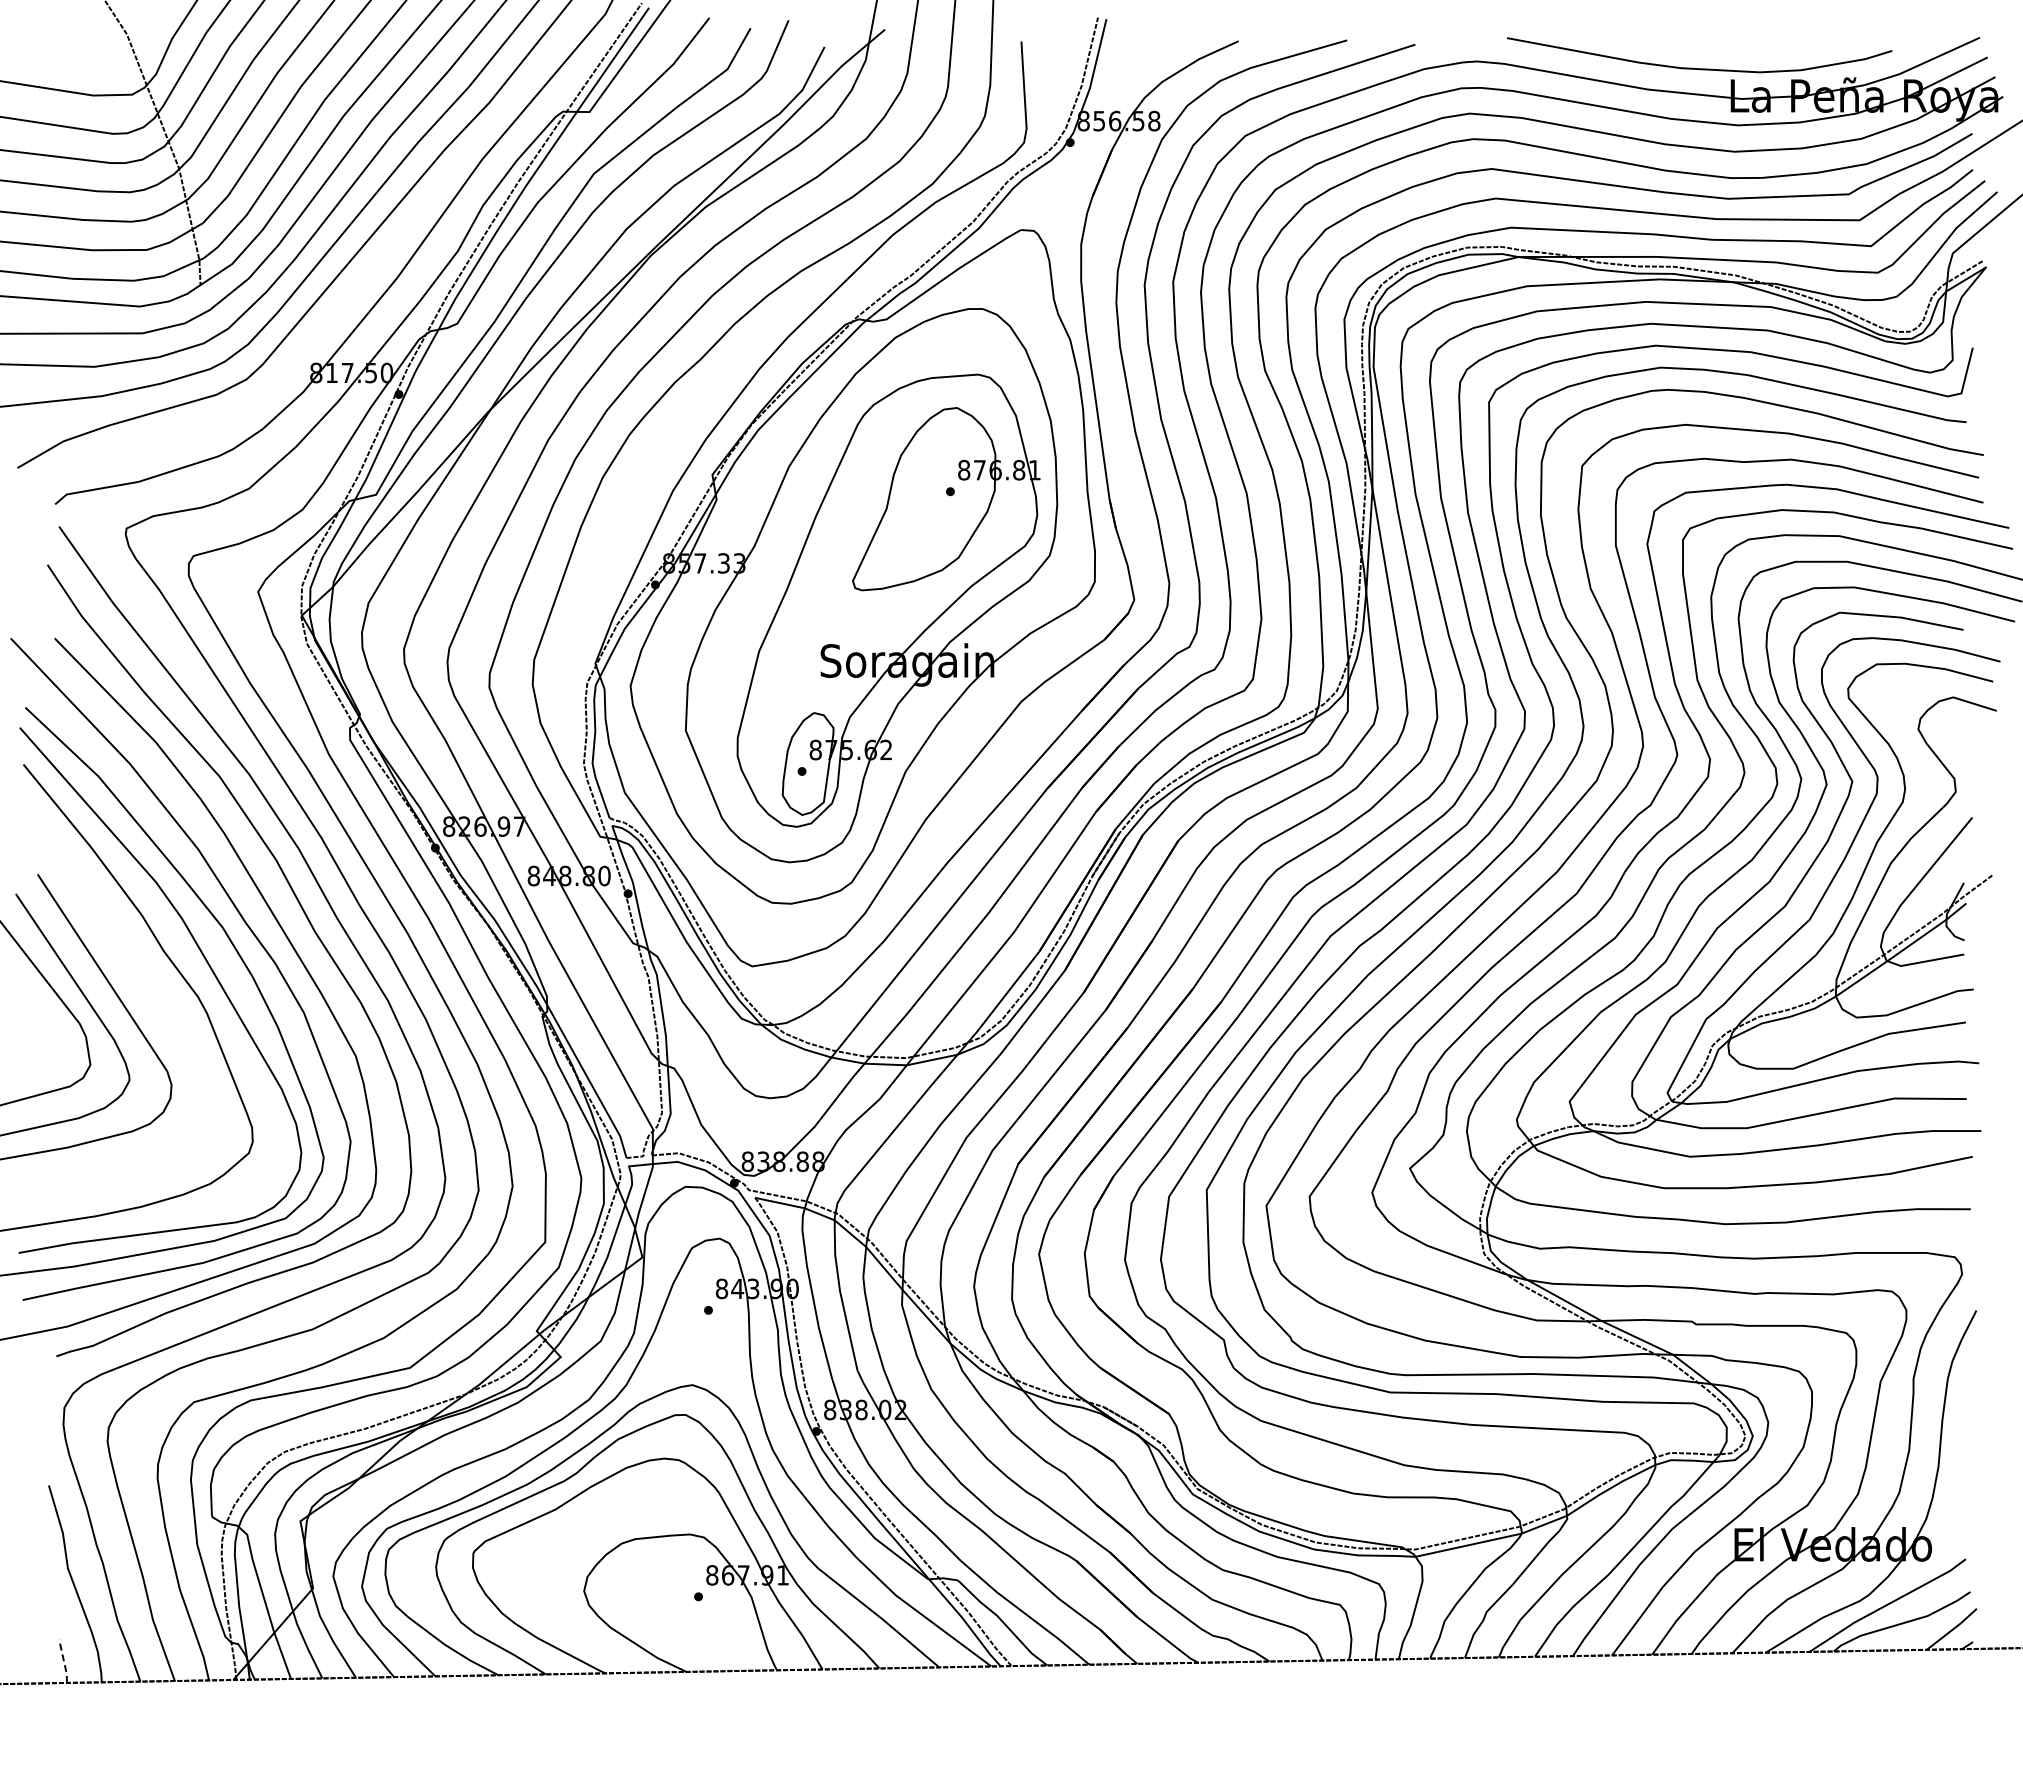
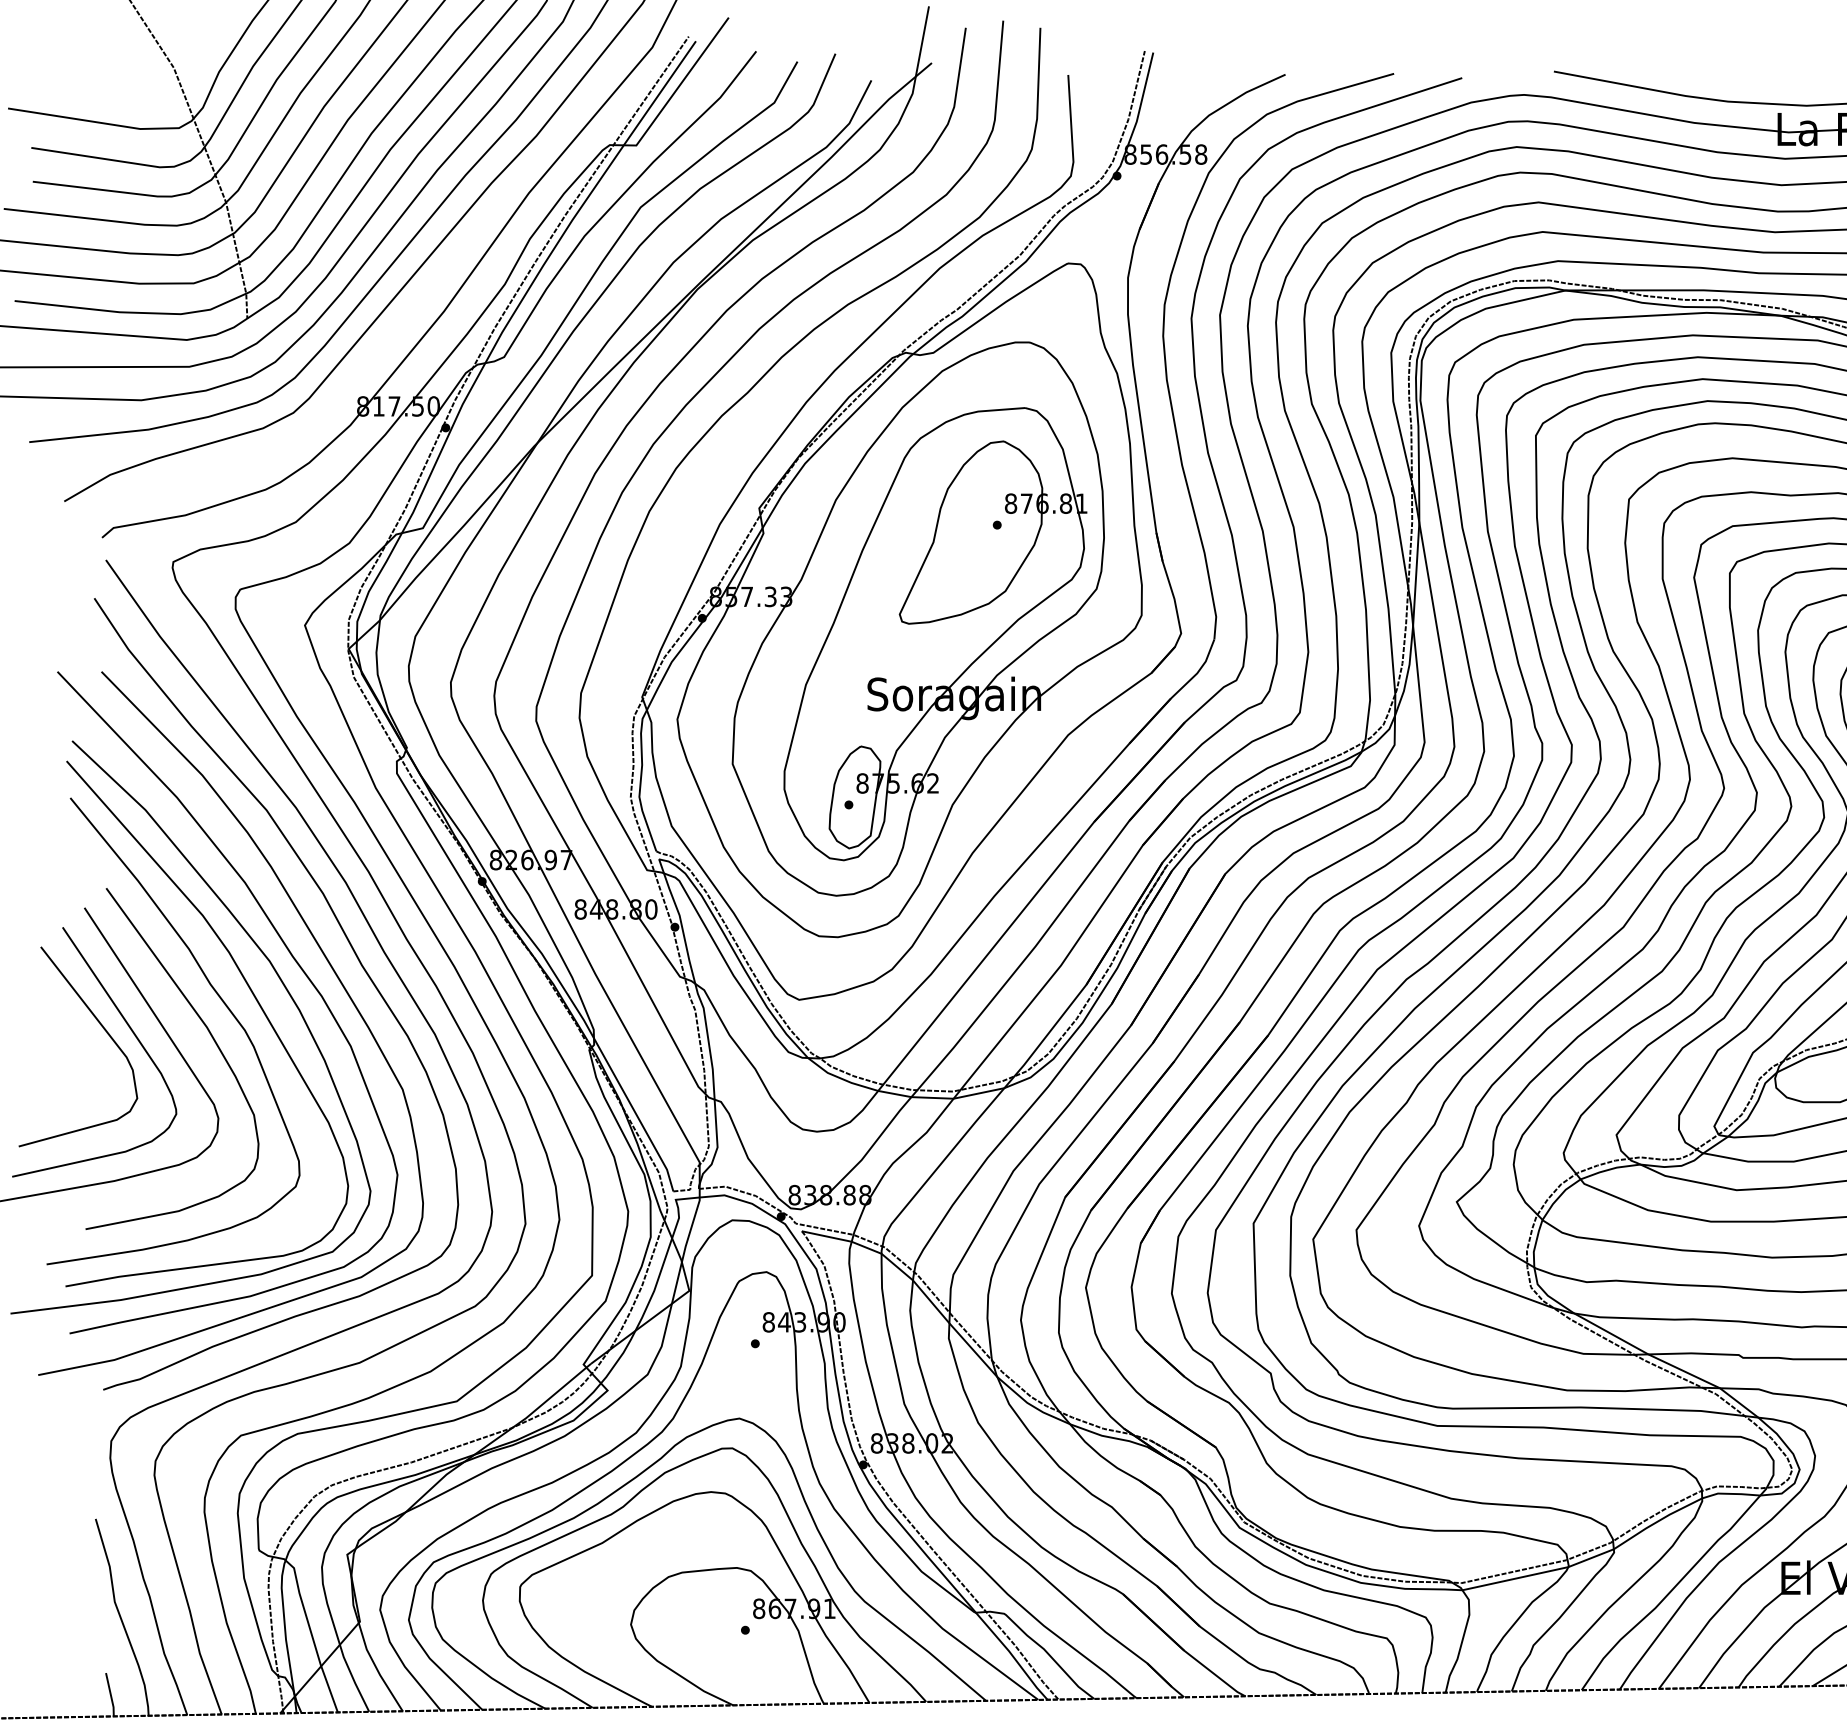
curve: (162, 1000) -> (209, 1033), added
line: (64, 1661) -> (111, 1694), dashed -> solid

